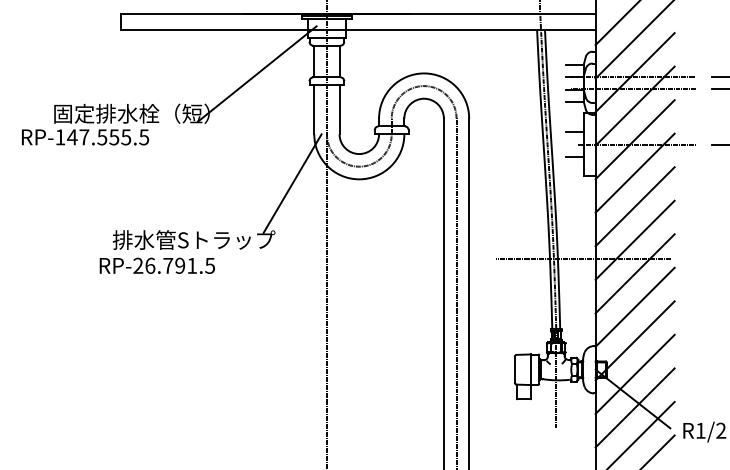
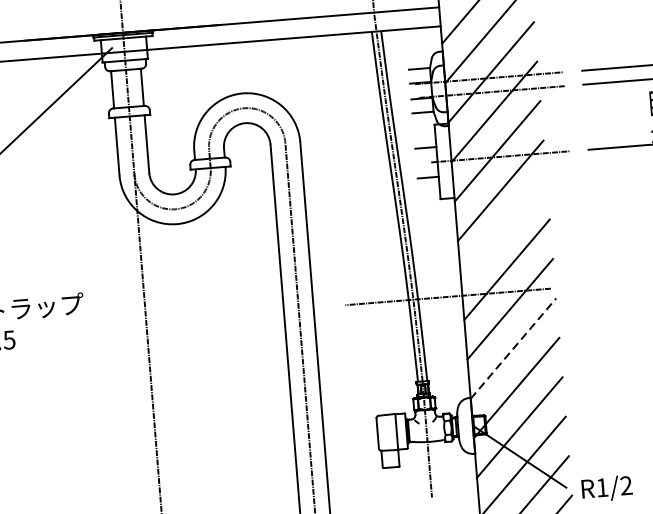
line: (292, 183) -> (98, 235), removed
line: (634, 206) -> (503, 230), removed
line: (635, 307) -> (513, 348), solid -> dashed

